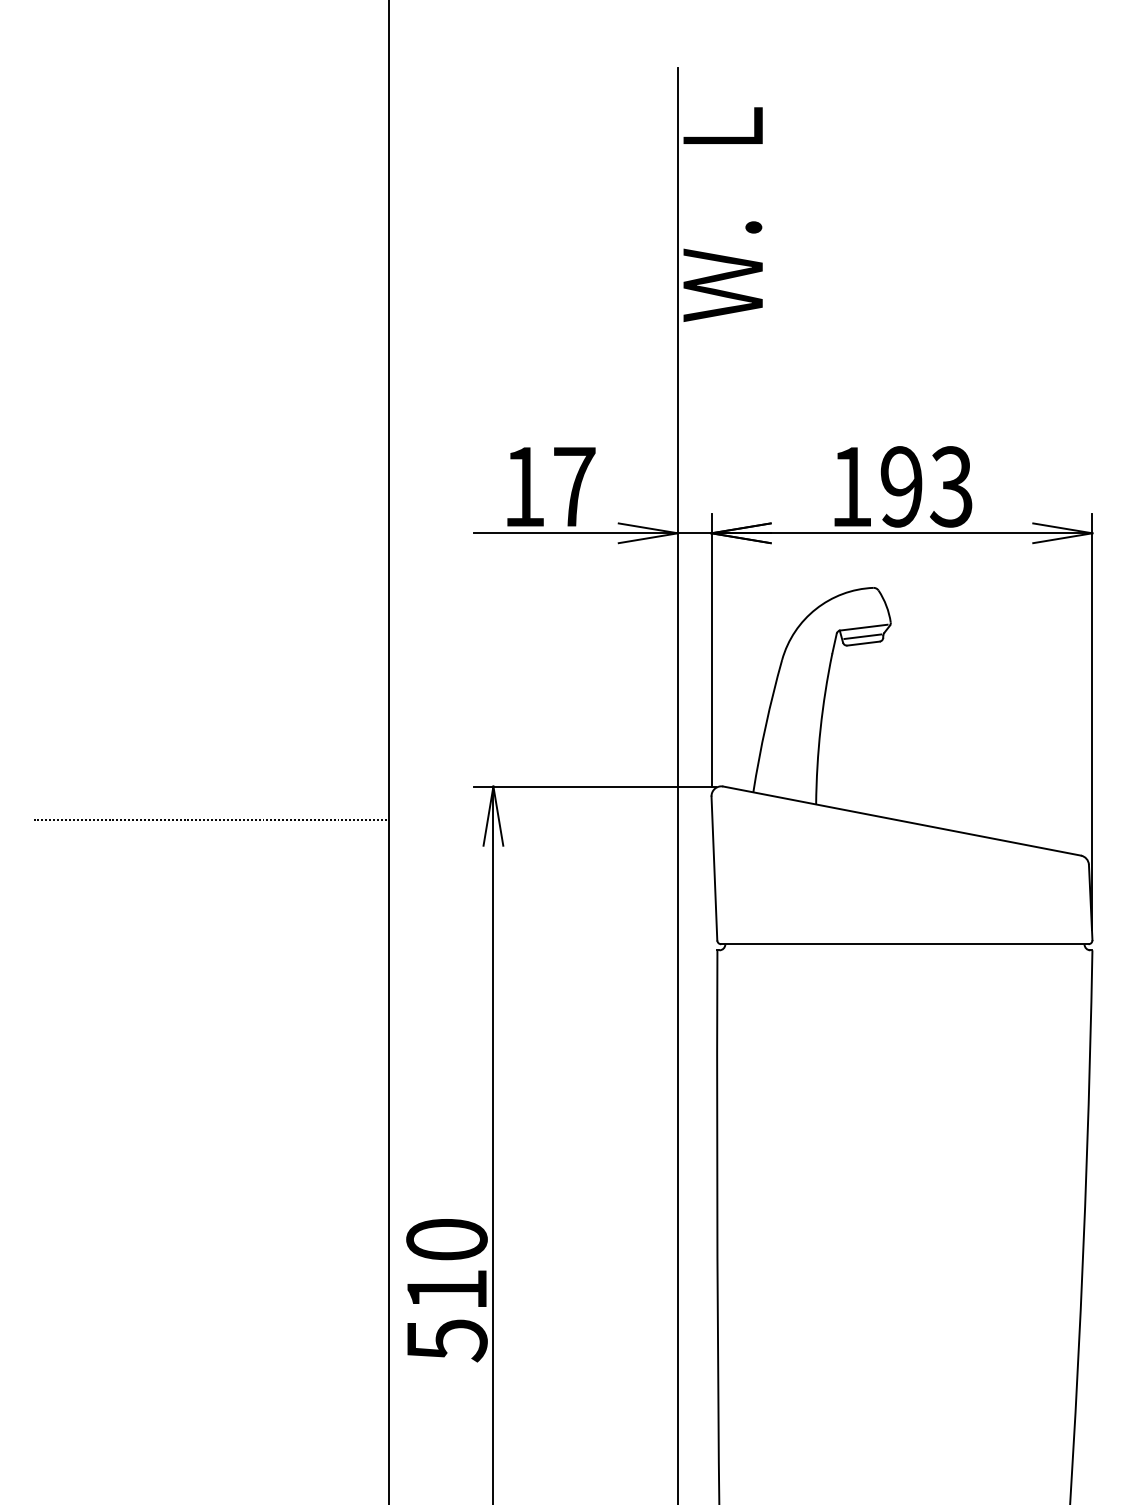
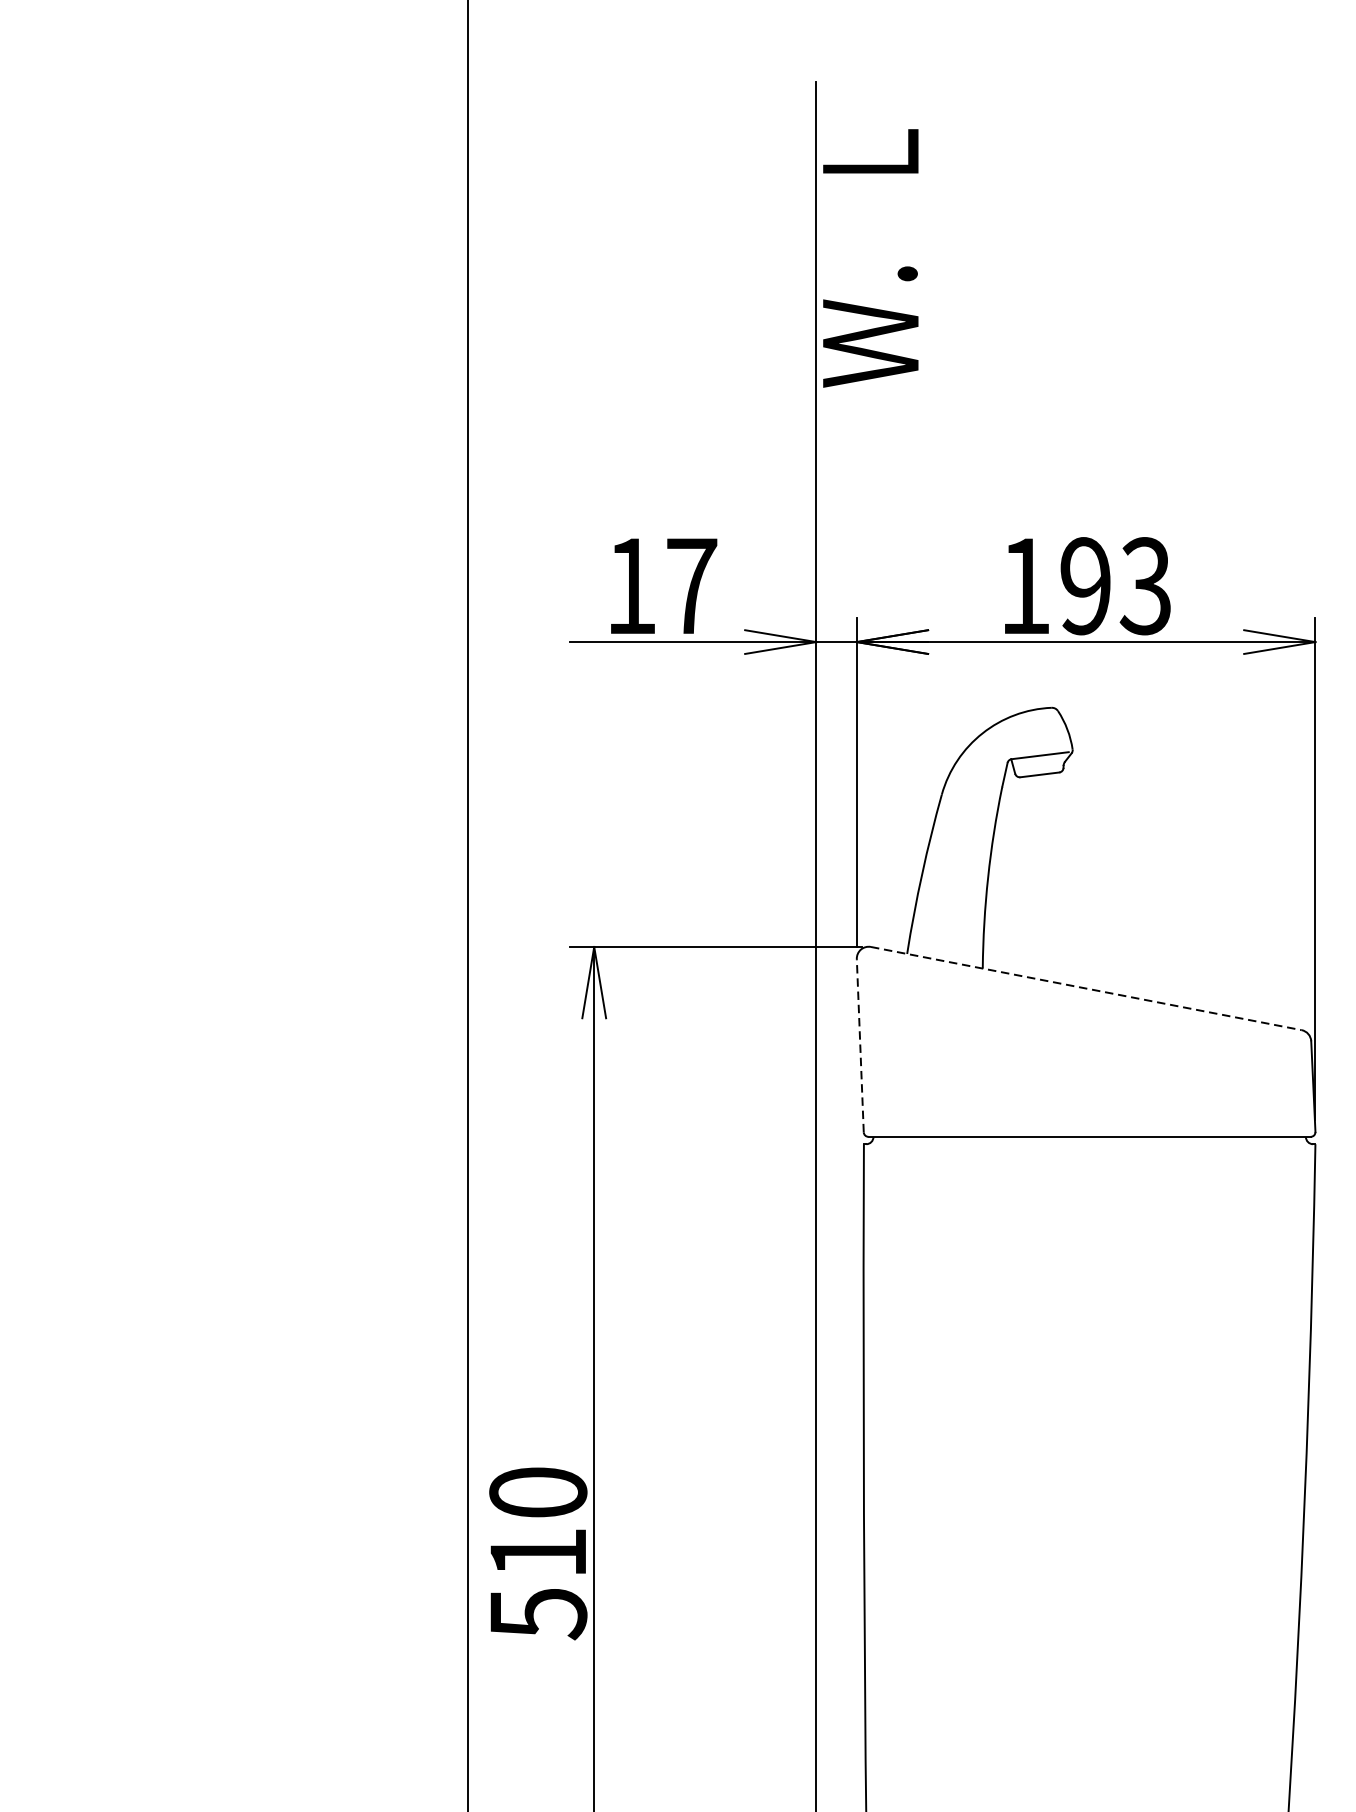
line: (862, 636) -> (1038, 766), removed
line: (210, 820) -> (253, 987), removed
line: (902, 821) -> (1086, 989), solid -> dashed
line: (714, 868) -> (860, 1045), solid -> dashed

